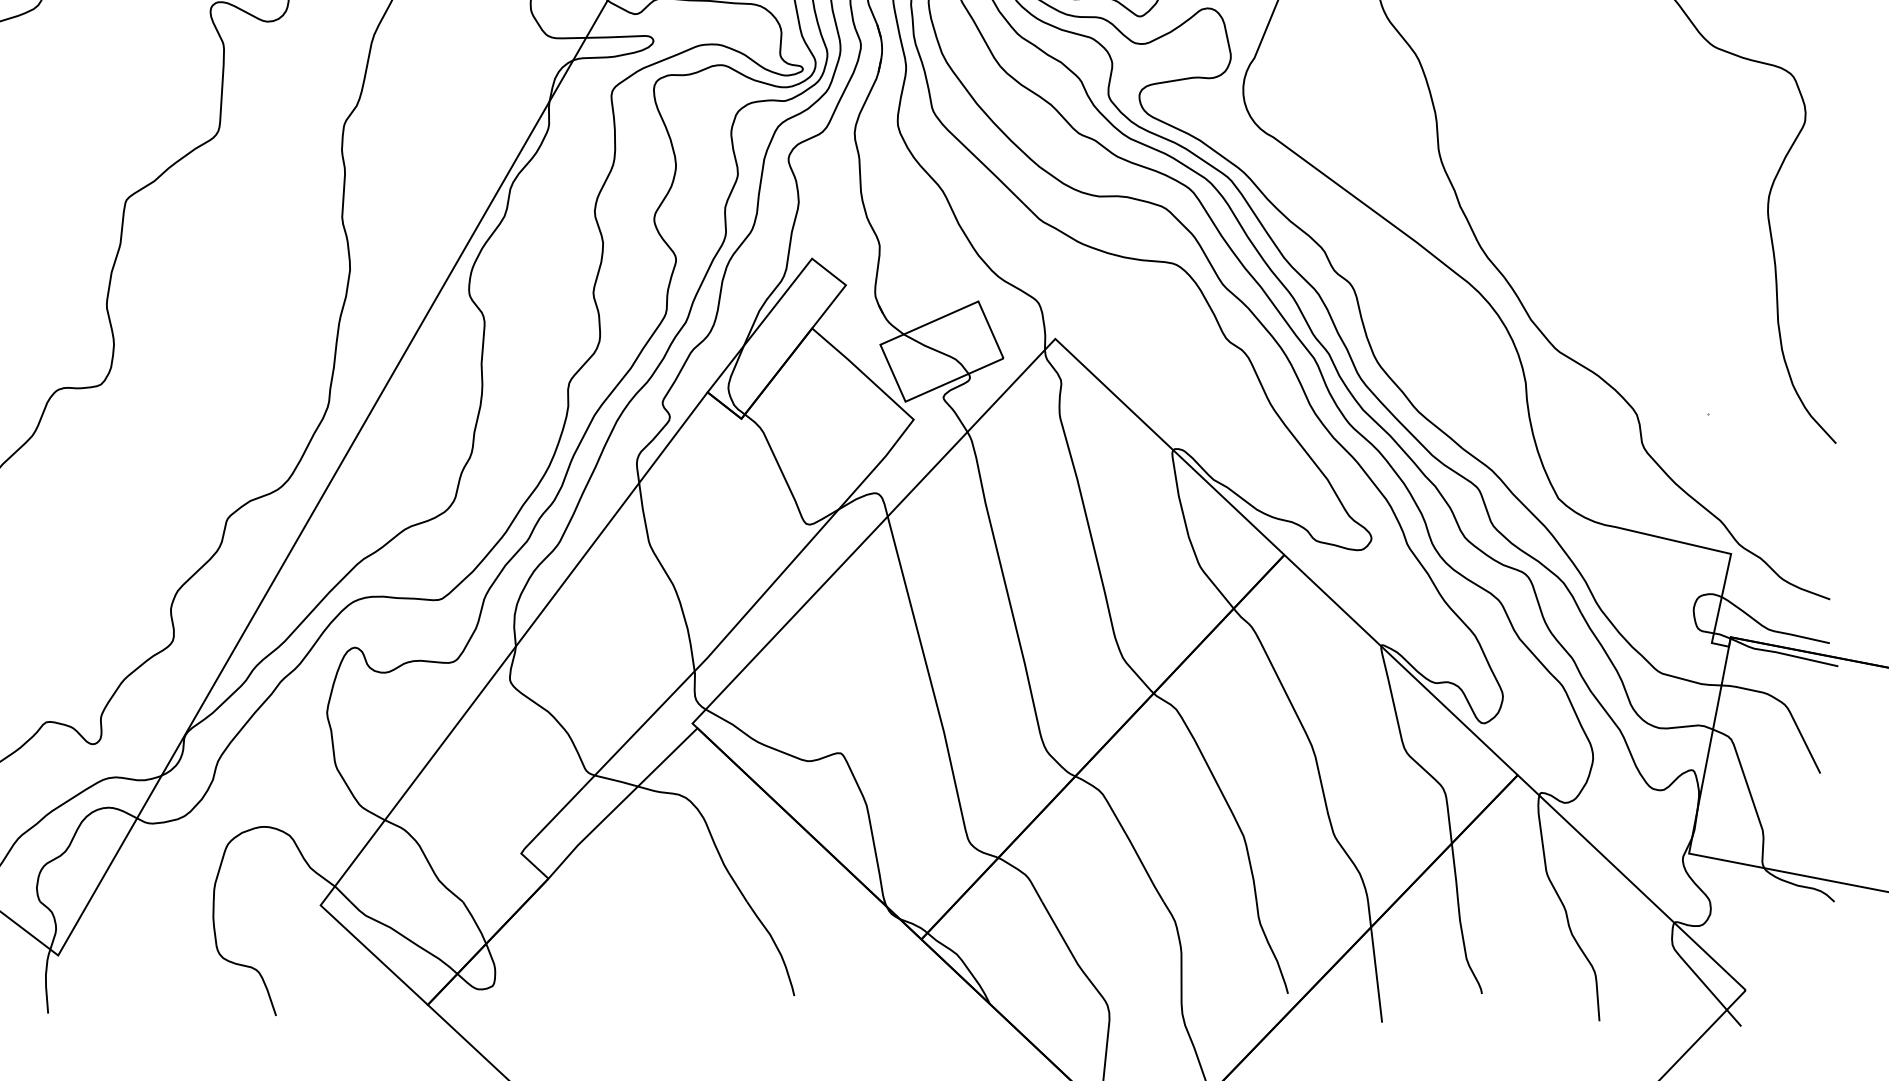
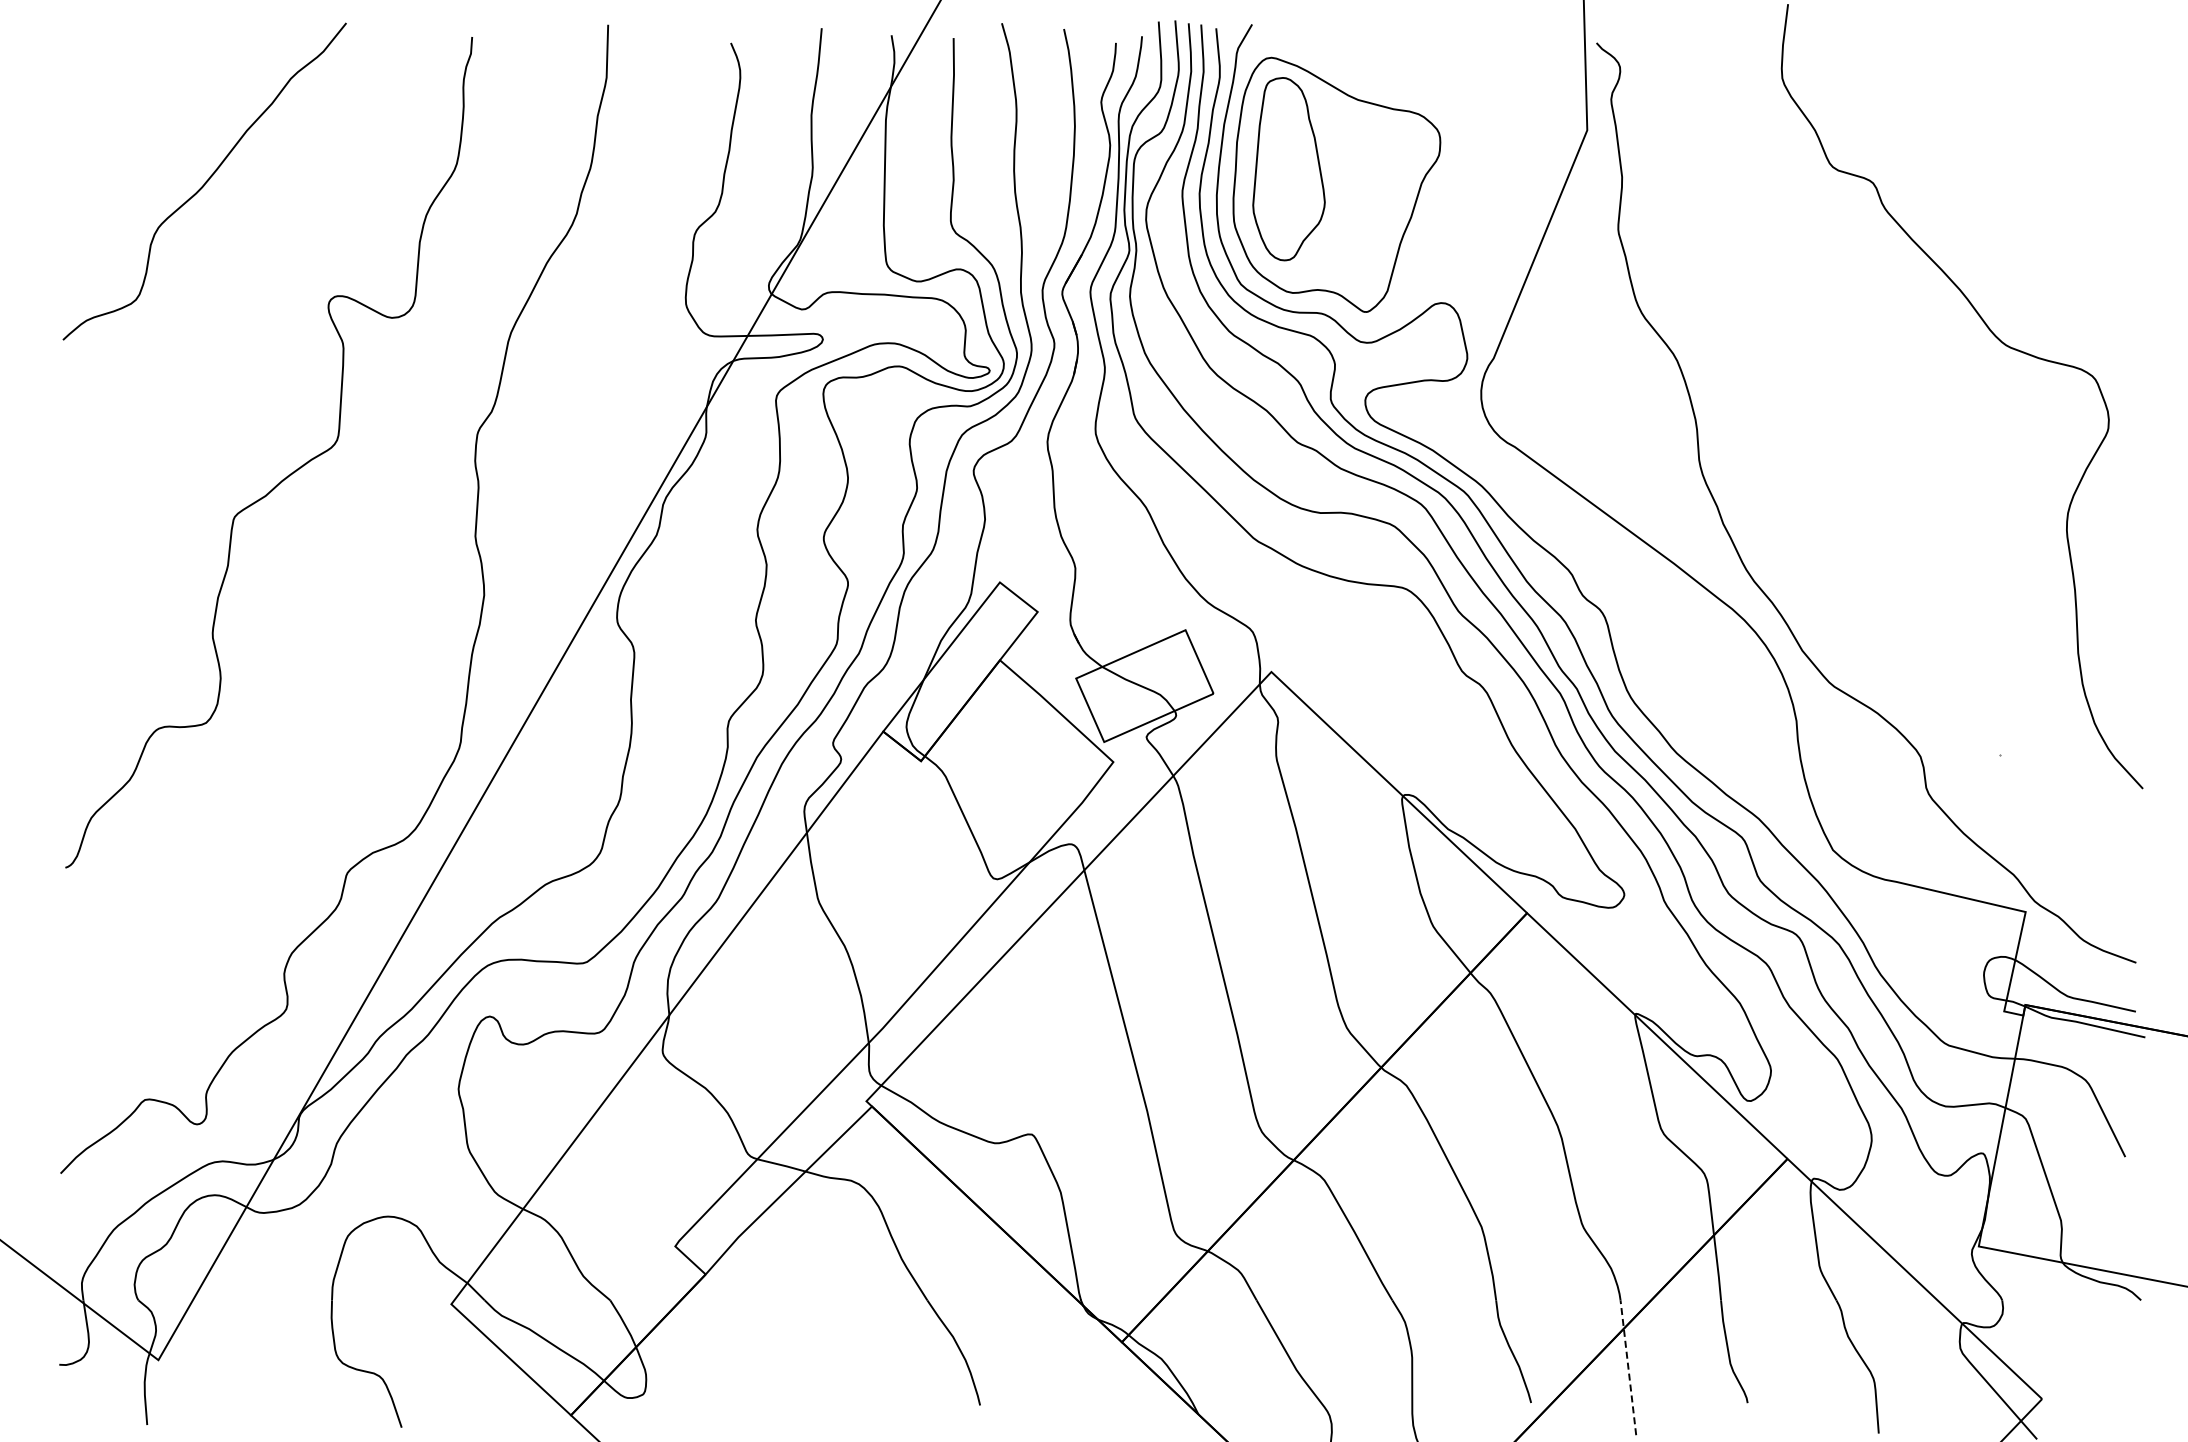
line: (1375, 962) -> (1628, 1367), solid -> dashed

